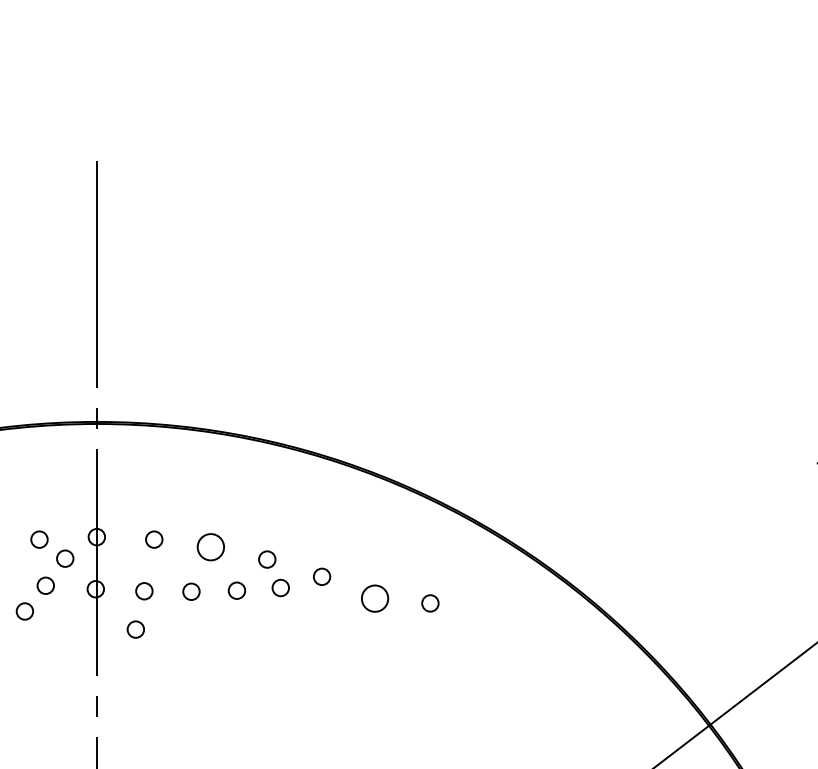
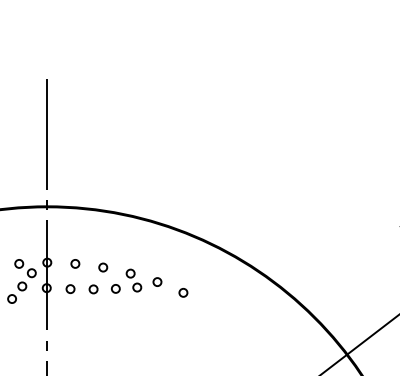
circle: (211, 547) -> (103, 267), size x0.62
circle: (375, 598) -> (183, 292), size x0.62
circle: (430, 602) -> (210, 294), removed
circle: (136, 628) -> (66, 307), removed

